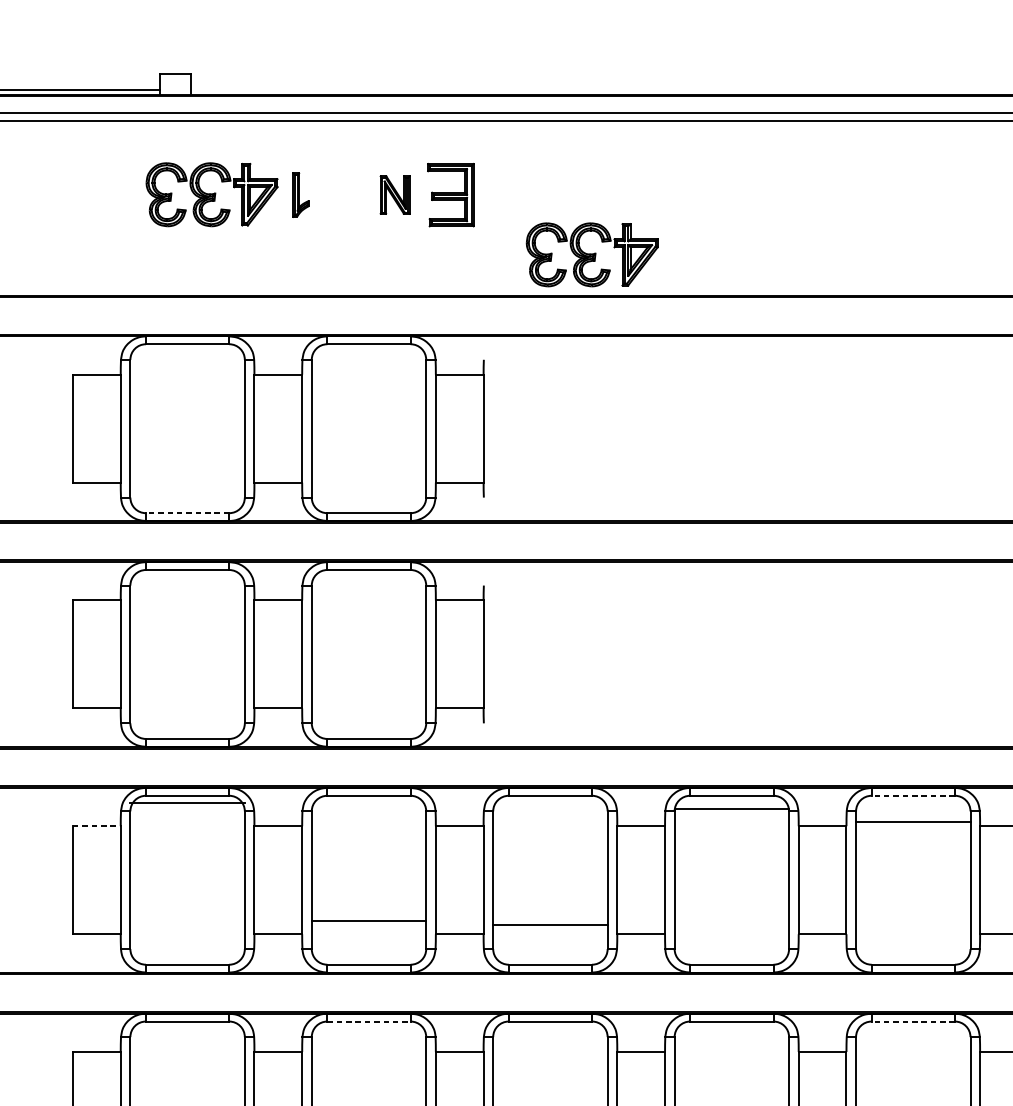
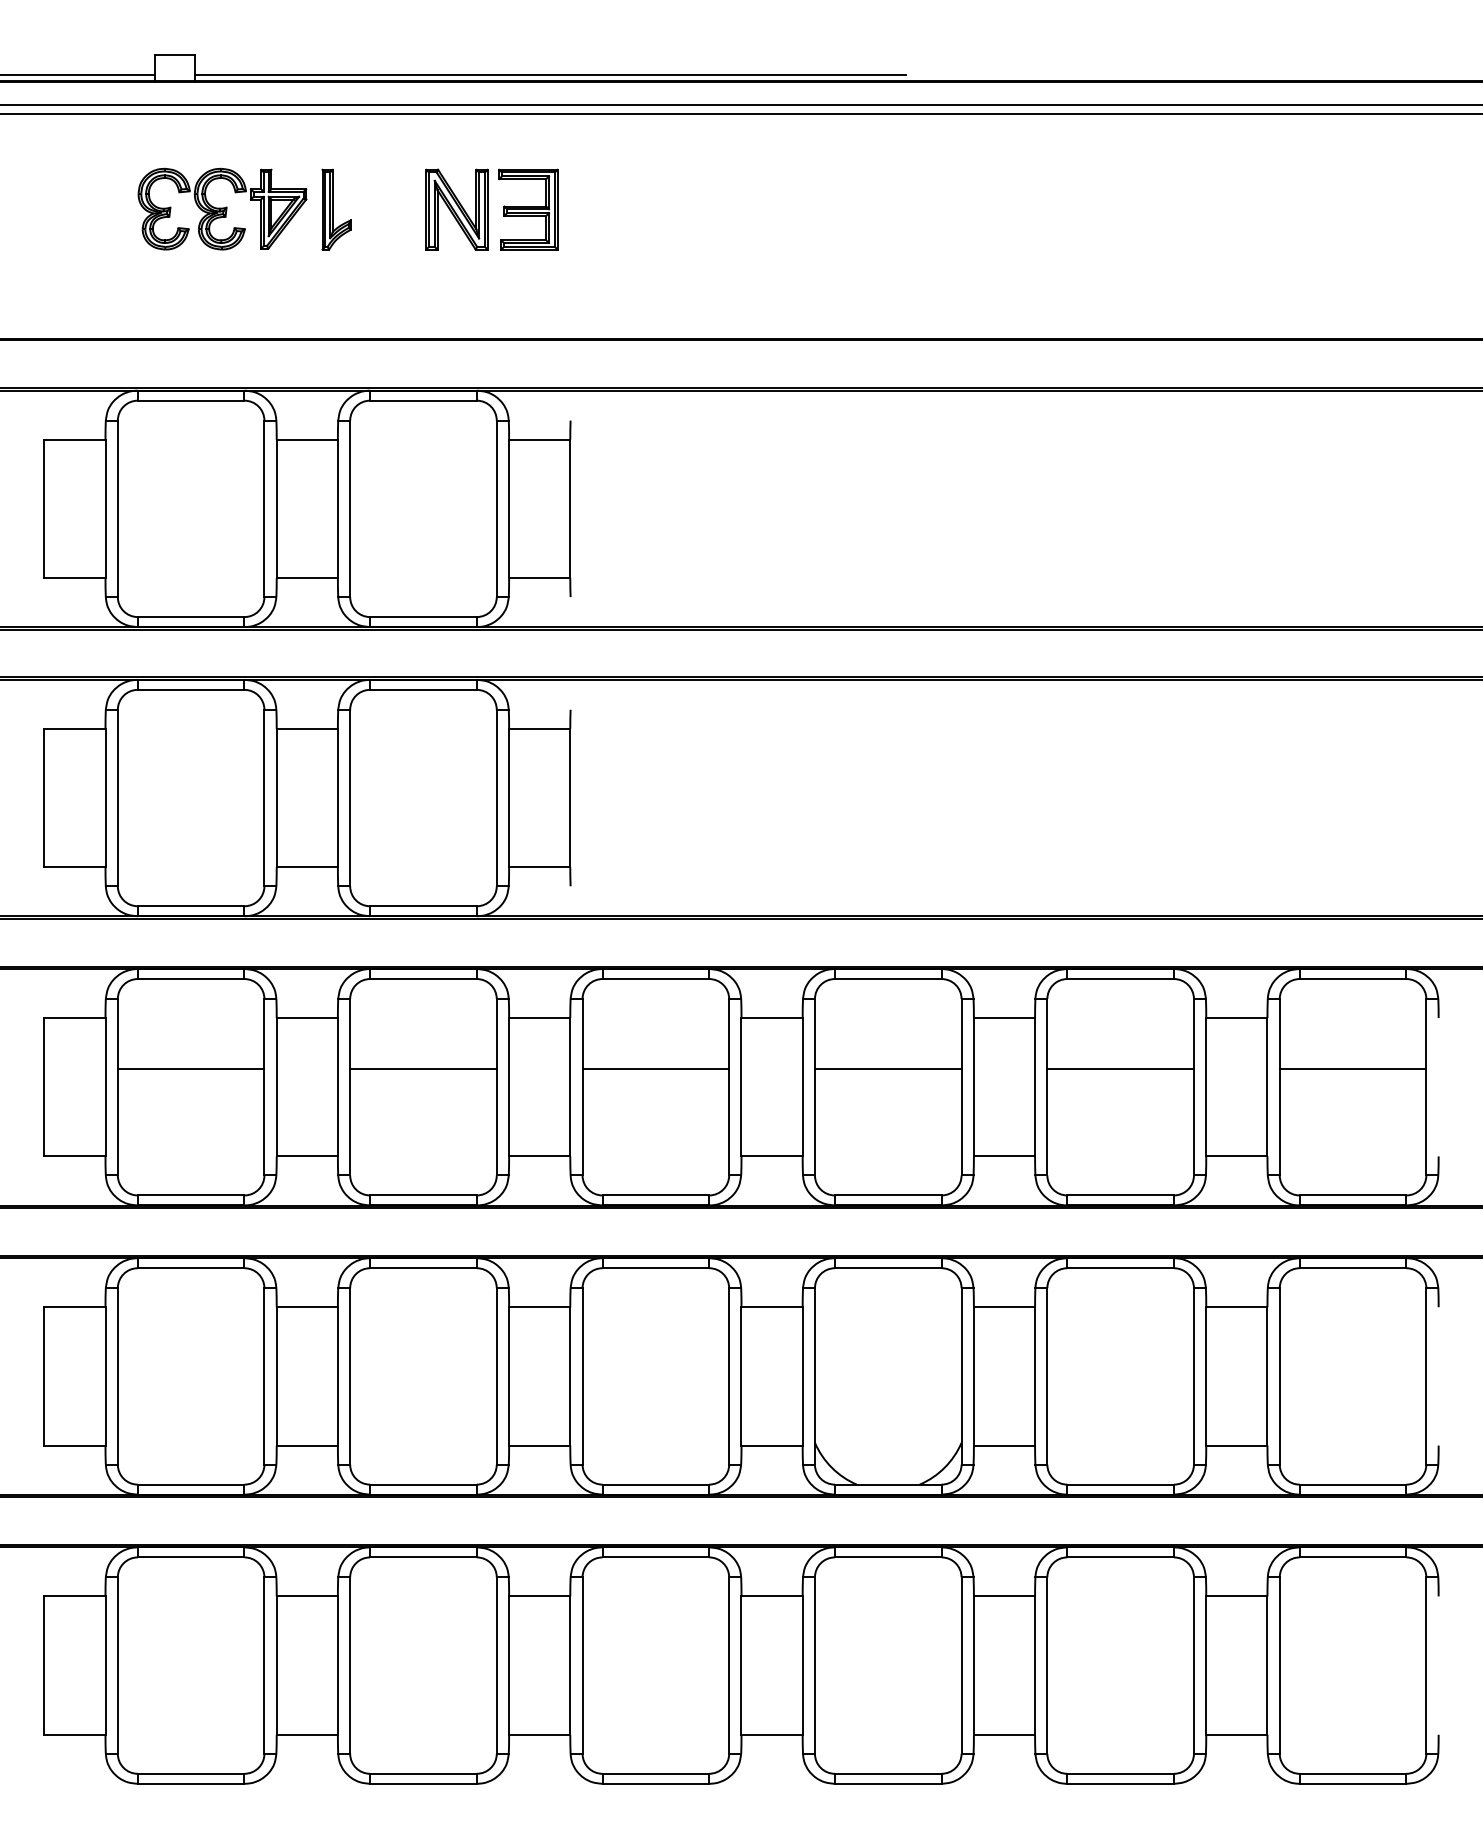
line: (468, 90) -> (550, 75), added
part: (301, 194) -> (336, 209), size x1.43
part: (394, 194) -> (456, 209), size x1.67
part: (592, 254) -> (709, 285), removed
line: (187, 513) -> (190, 617), dashed -> solid
line: (913, 796) -> (1120, 979), dashed -> solid
line: (187, 803) -> (190, 1069), moved
line: (731, 809) -> (887, 1069), moved
line: (913, 821) -> (1120, 1069), moved
line: (96, 826) -> (74, 1018), dashed -> solid
line: (369, 921) -> (423, 1069), moved
line: (550, 924) -> (655, 1069), moved
line: (369, 1021) -> (423, 1268), dashed -> solid
line: (913, 1021) -> (1120, 1268), dashed -> solid

